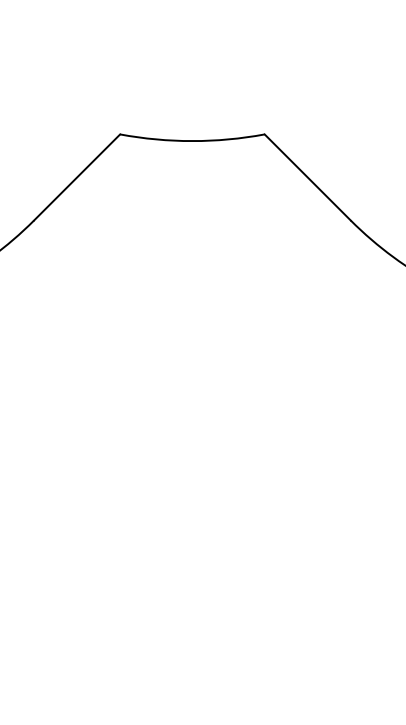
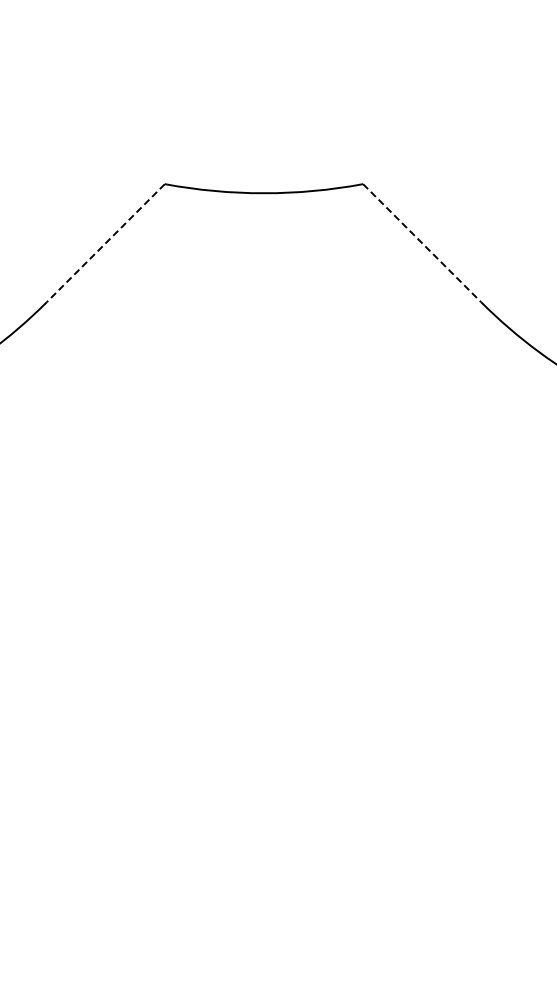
line: (76, 177) -> (105, 243), solid -> dashed
line: (307, 177) -> (422, 243), solid -> dashed

